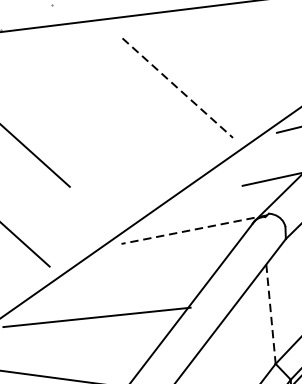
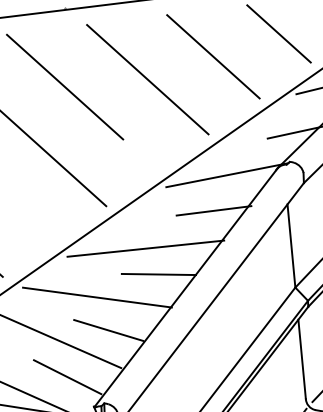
line: (255, 60) -> (278, 33), added
line: (177, 88) -> (213, 57), dashed -> solid
line: (98, 115) -> (147, 79), added
line: (193, 229) -> (226, 175), dashed -> solid
line: (177, 271) -> (213, 210), added
line: (271, 314) -> (291, 246), dashed -> solid
line: (112, 348) -> (158, 274), added

